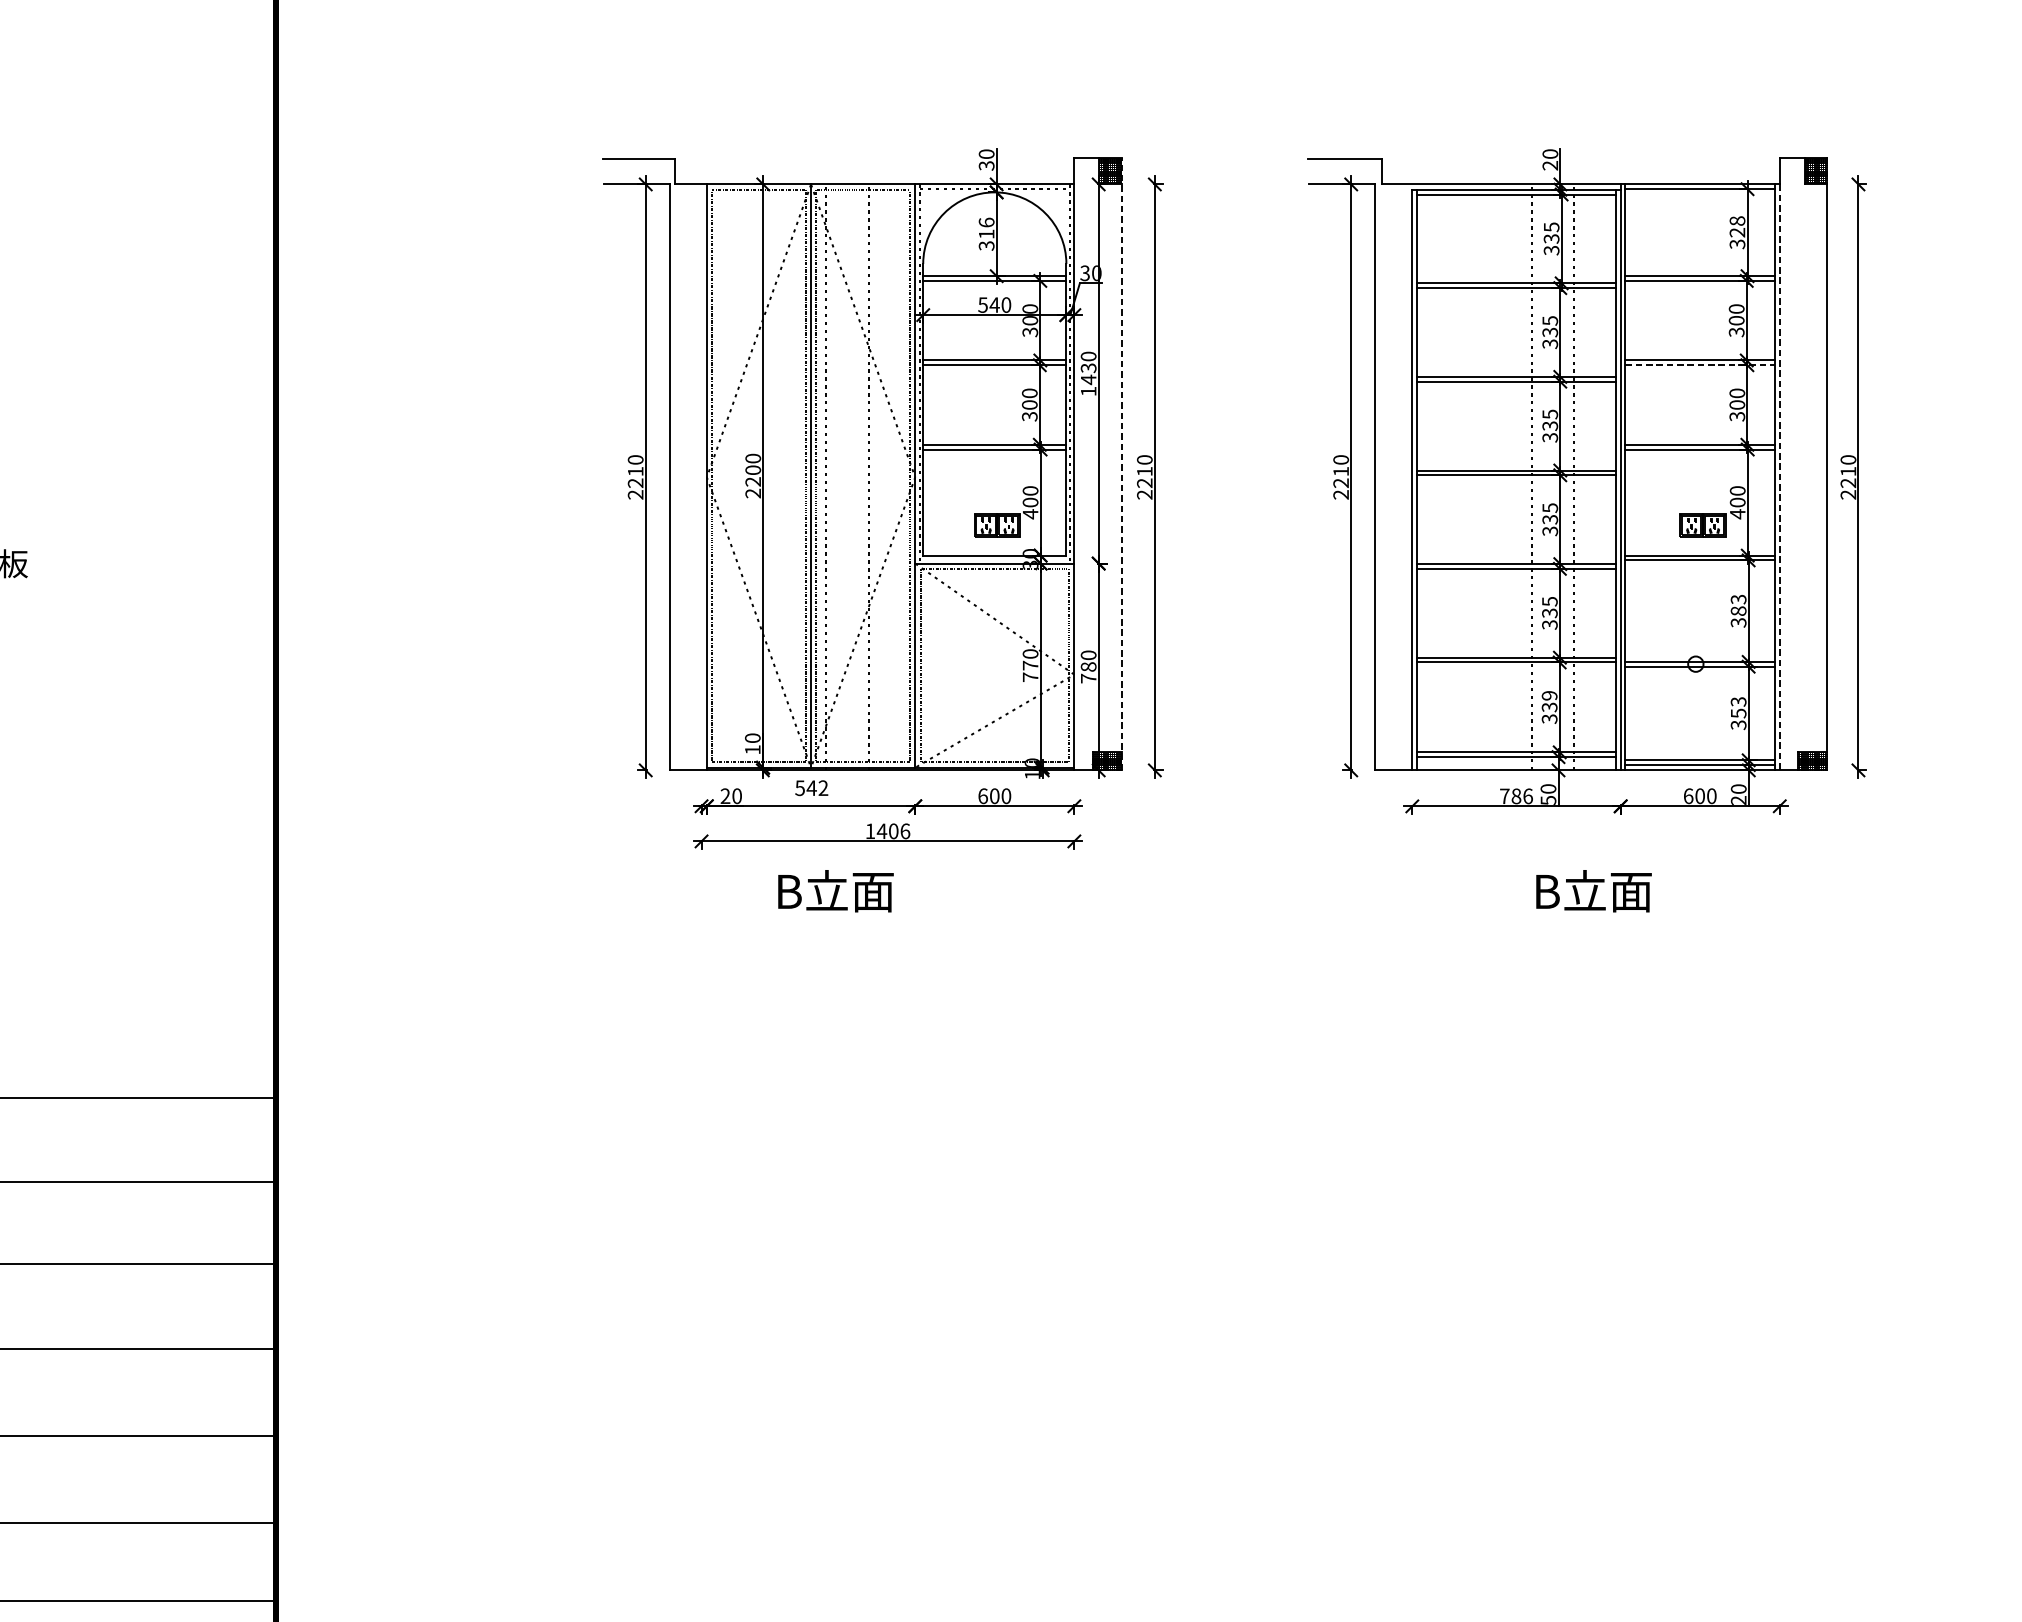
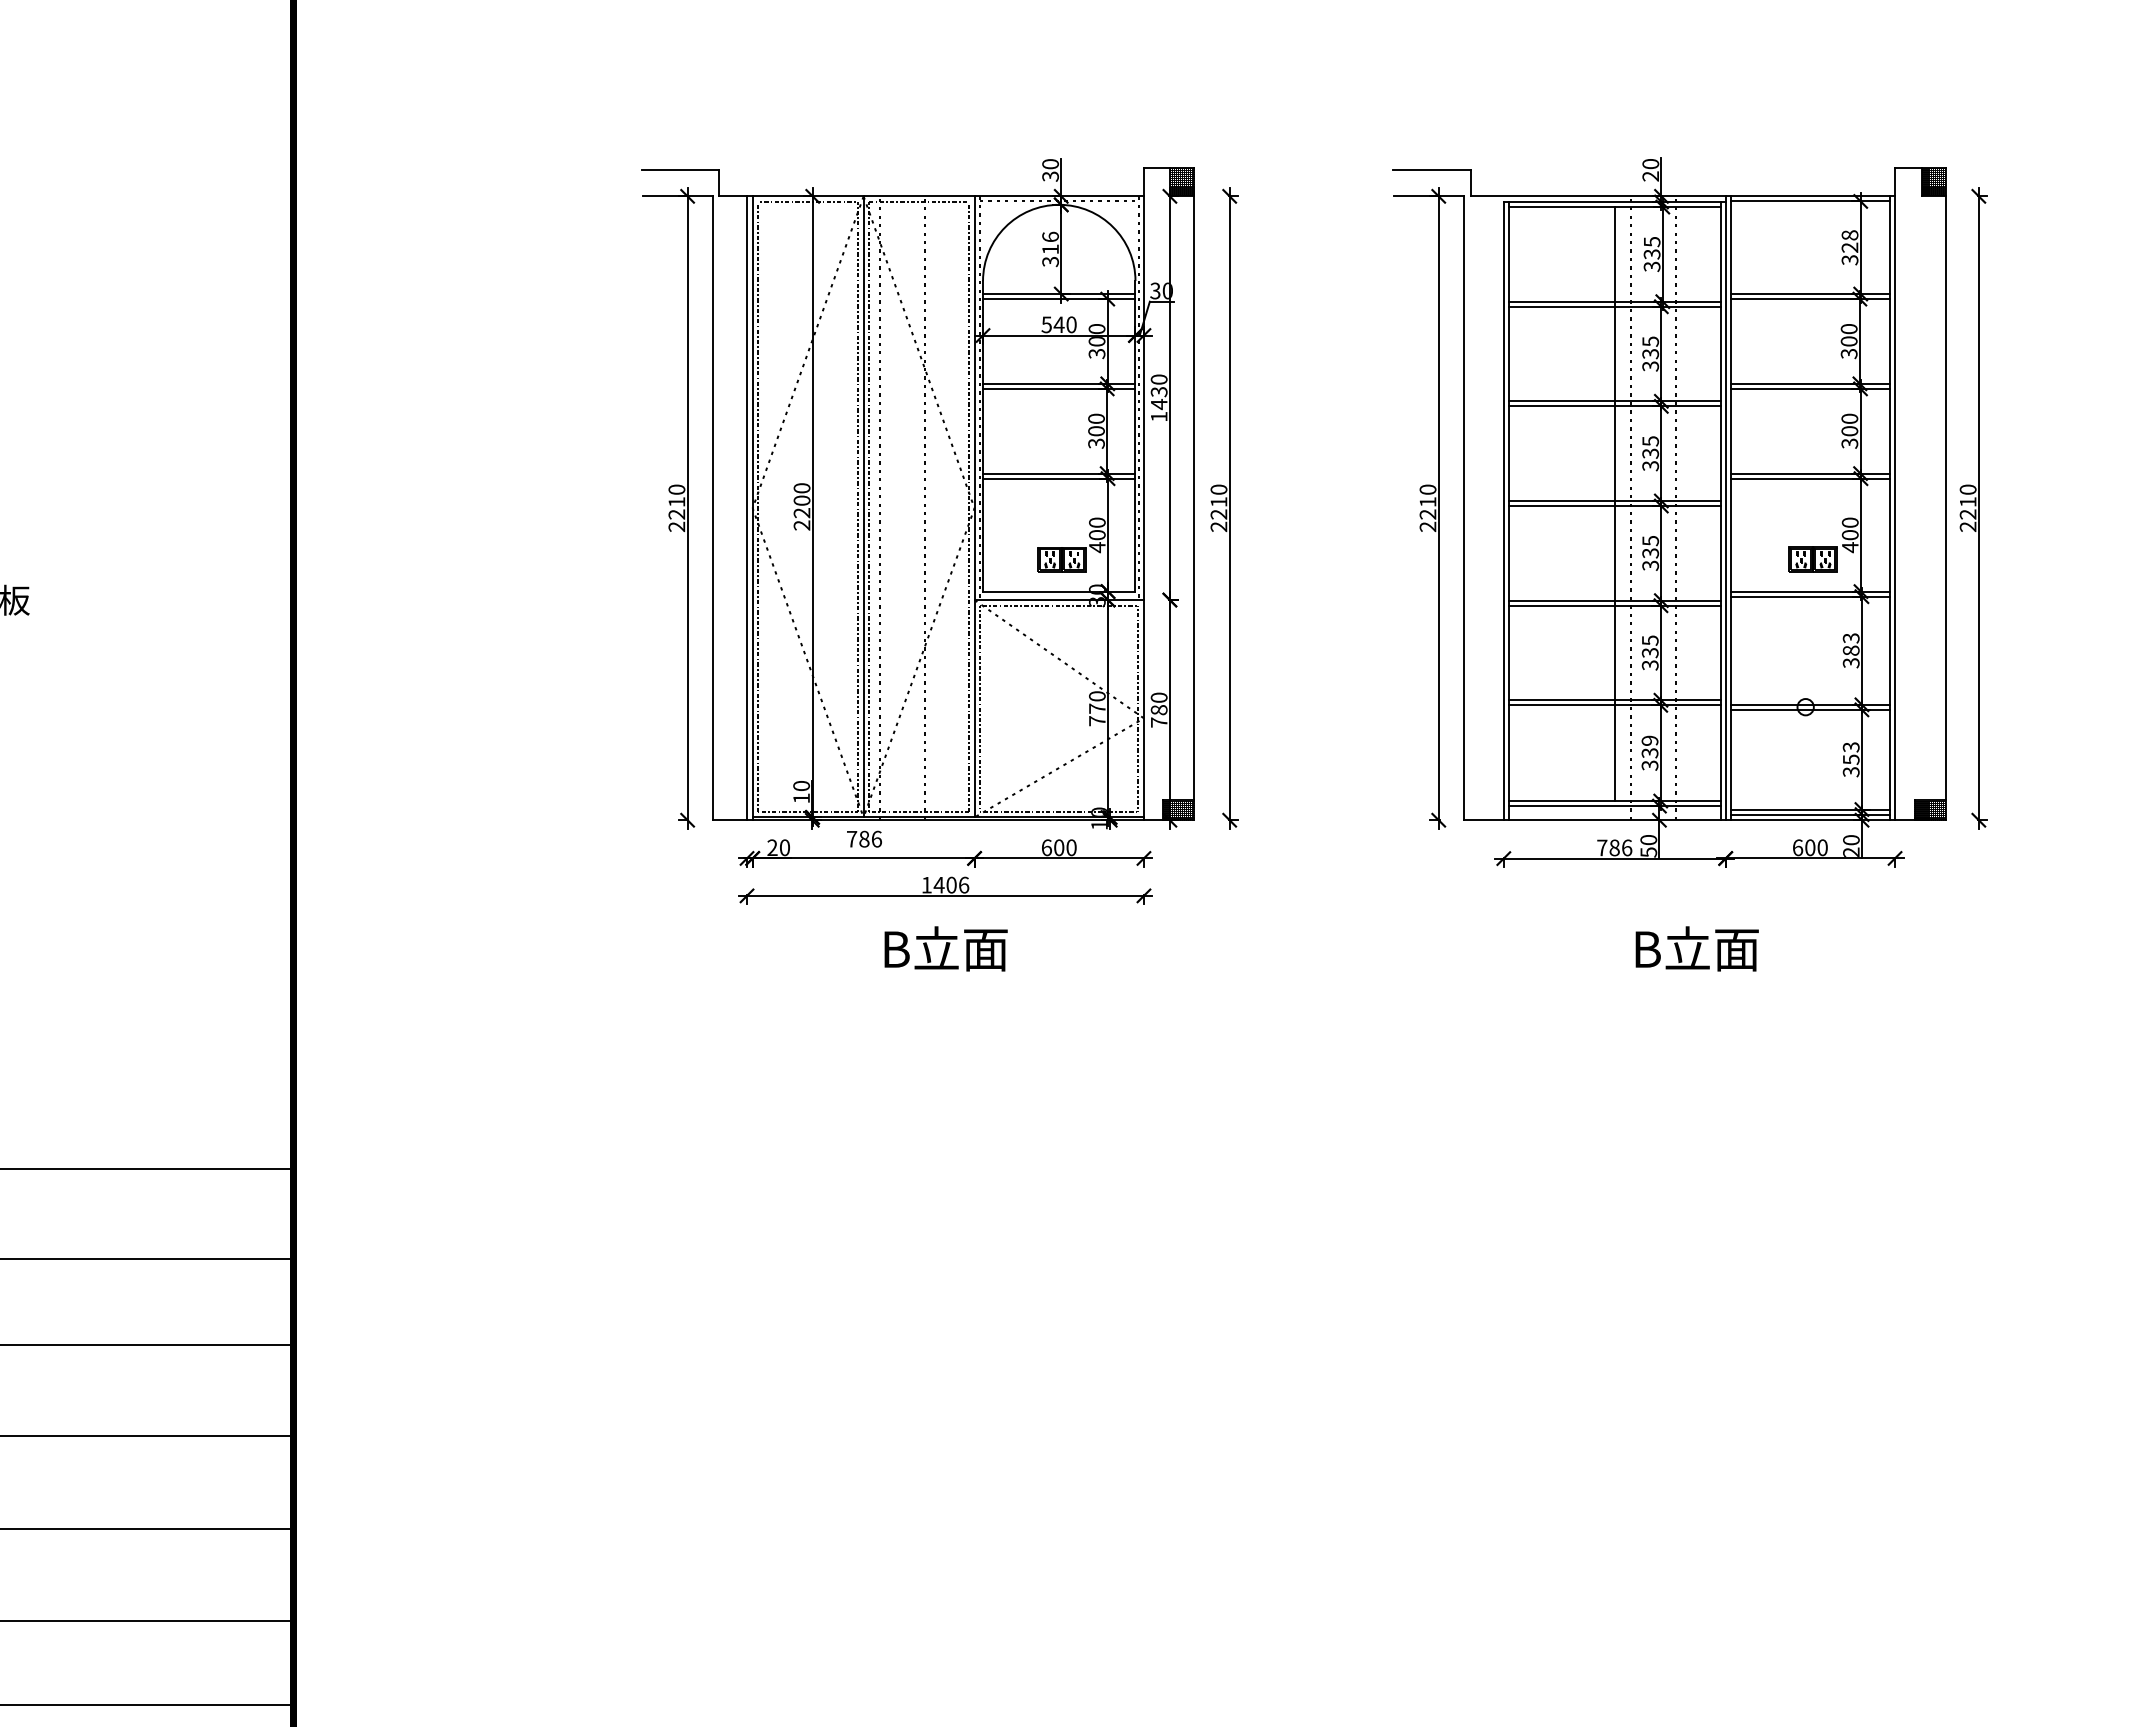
line: (1700, 364) -> (1810, 388), dashed -> solid
line: (1121, 463) -> (1194, 493), dashed -> solid
line: (1517, 473) -> (1615, 504), added
line: (702, 477) -> (747, 508), added
line: (1780, 477) -> (1895, 508), dashed -> solid
text: (811, 787) -> (864, 838), 542 -> 786
text: (835, 890) -> (945, 948), moved

